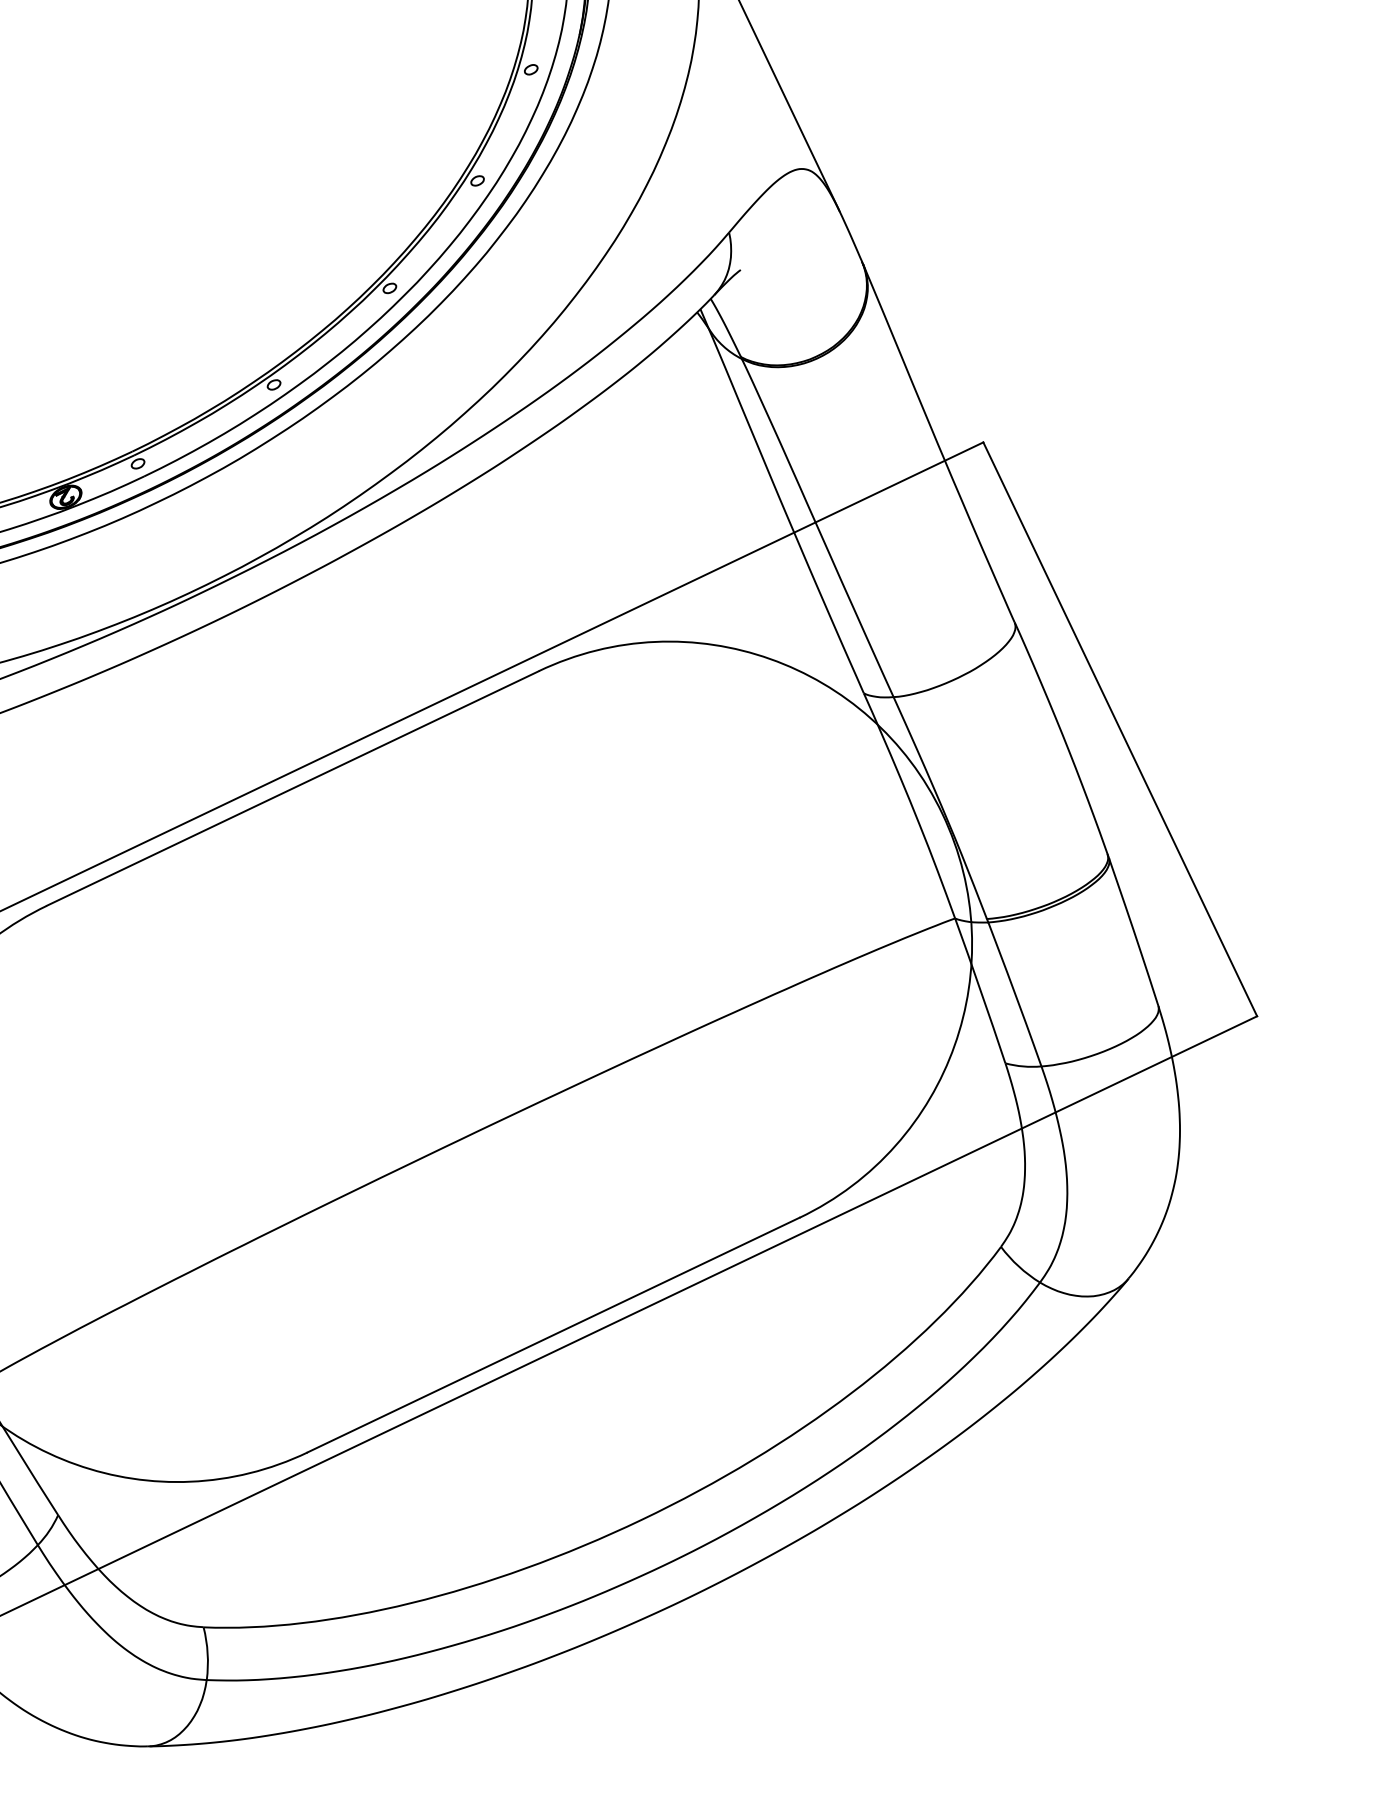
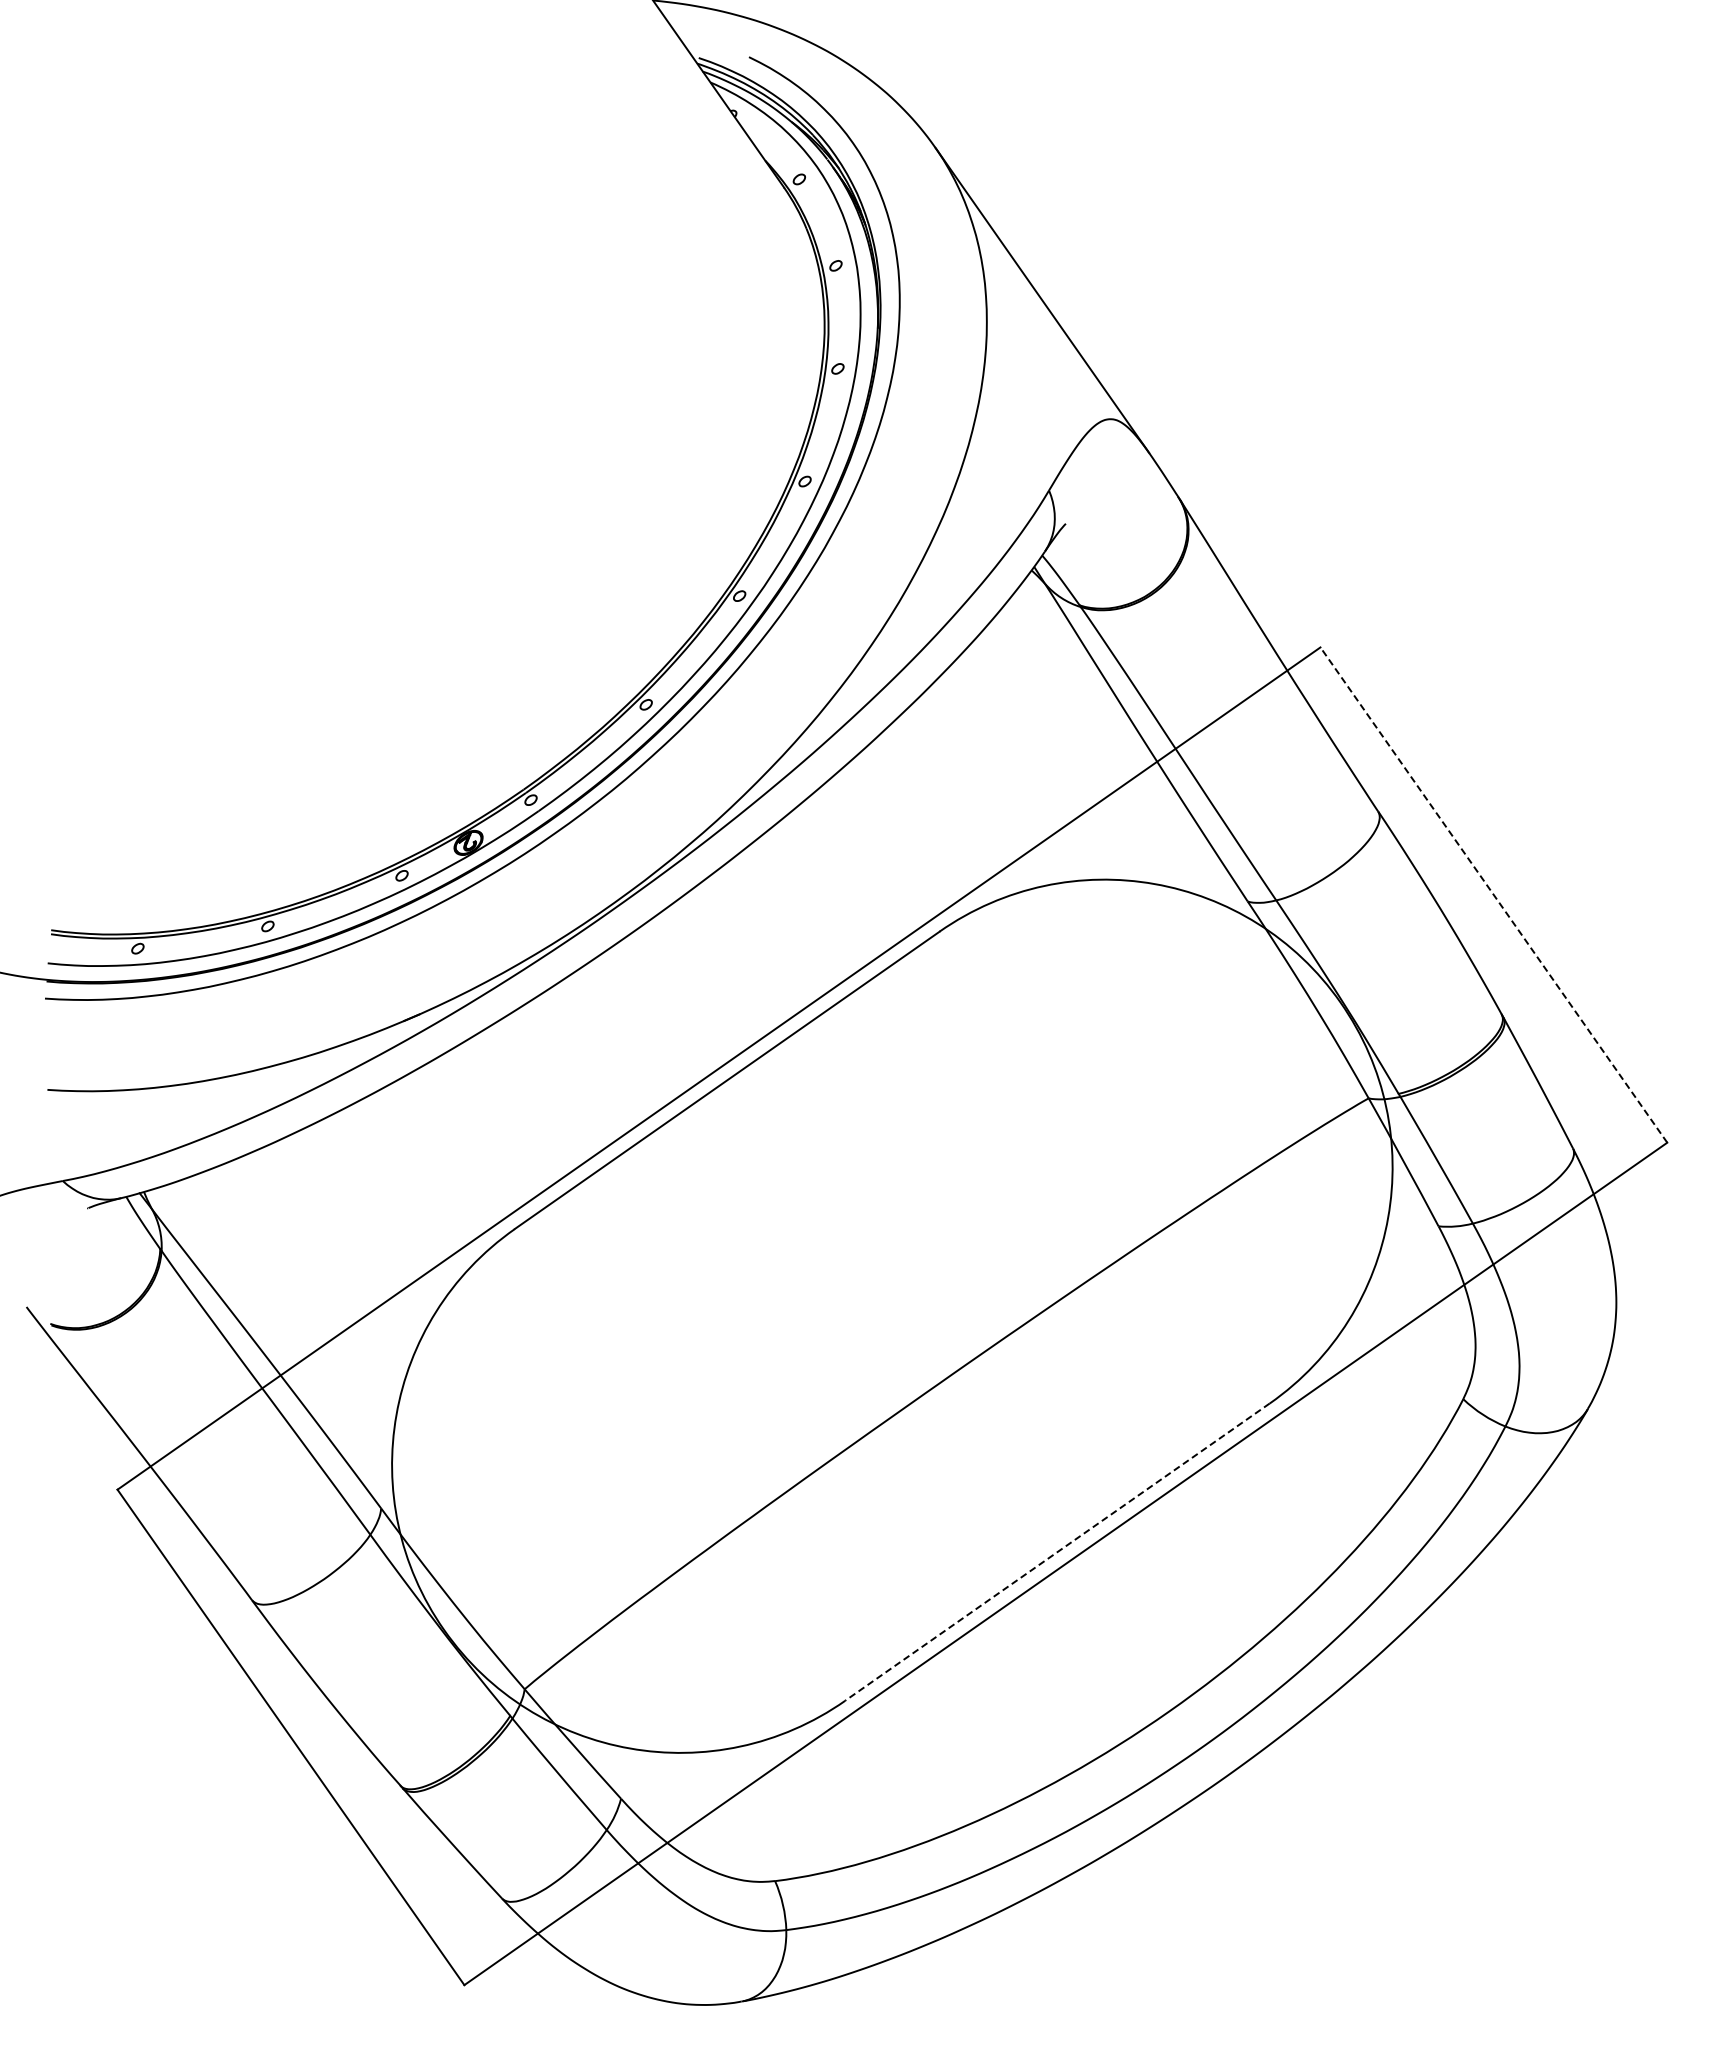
line: (1119, 728) -> (1493, 894), solid -> dashed
line: (553, 1335) -> (1057, 1552), solid -> dashed

